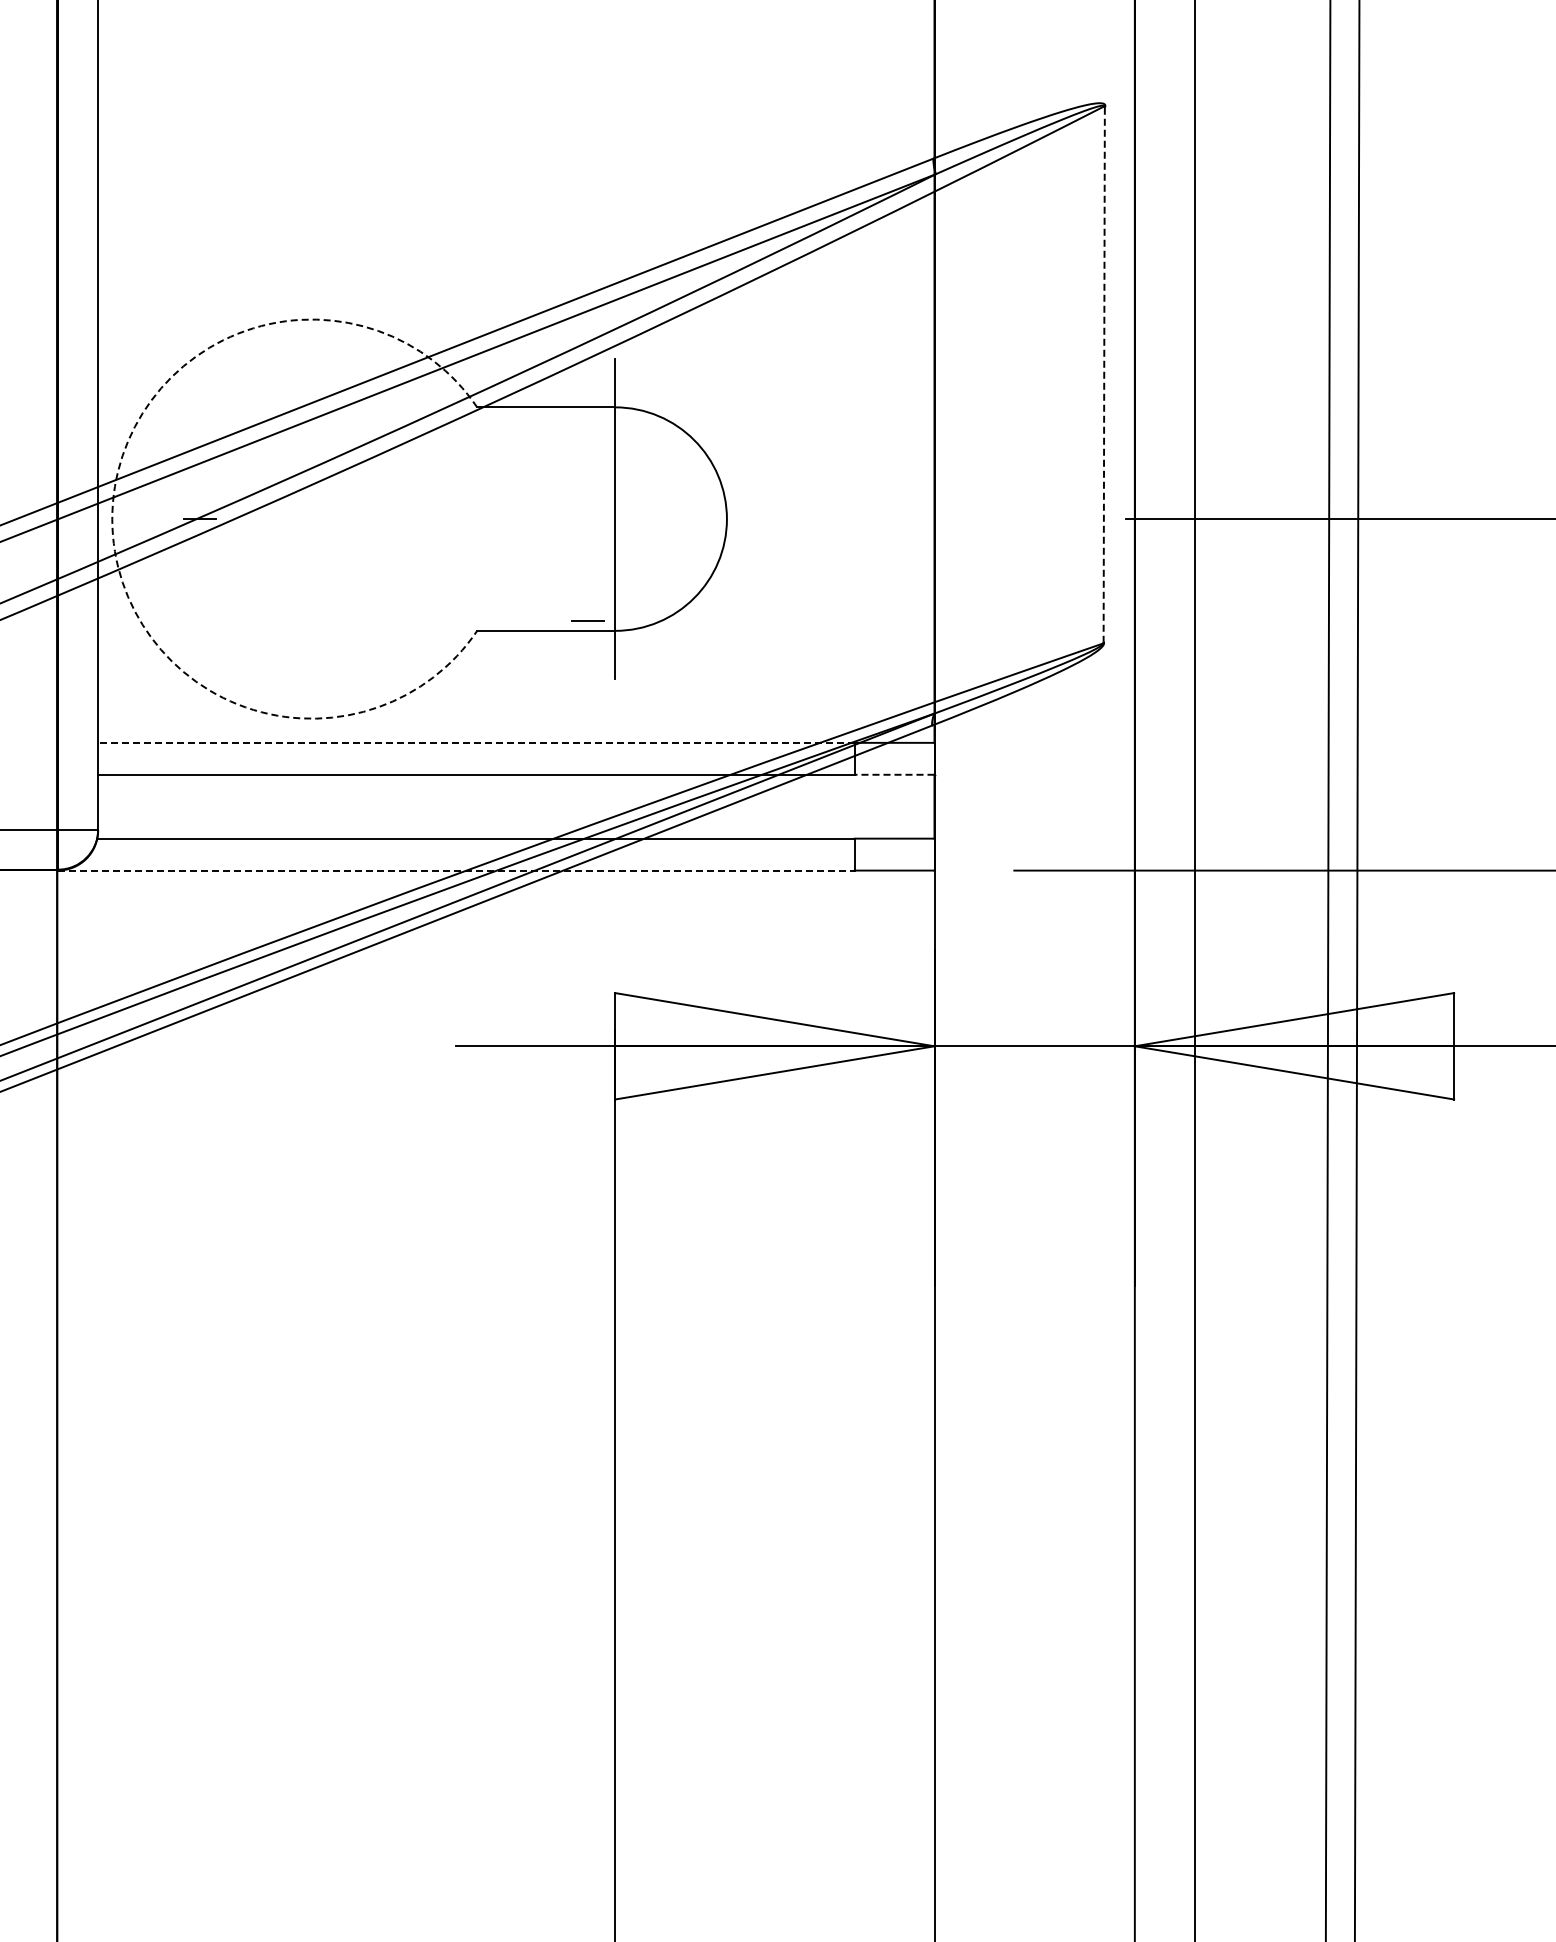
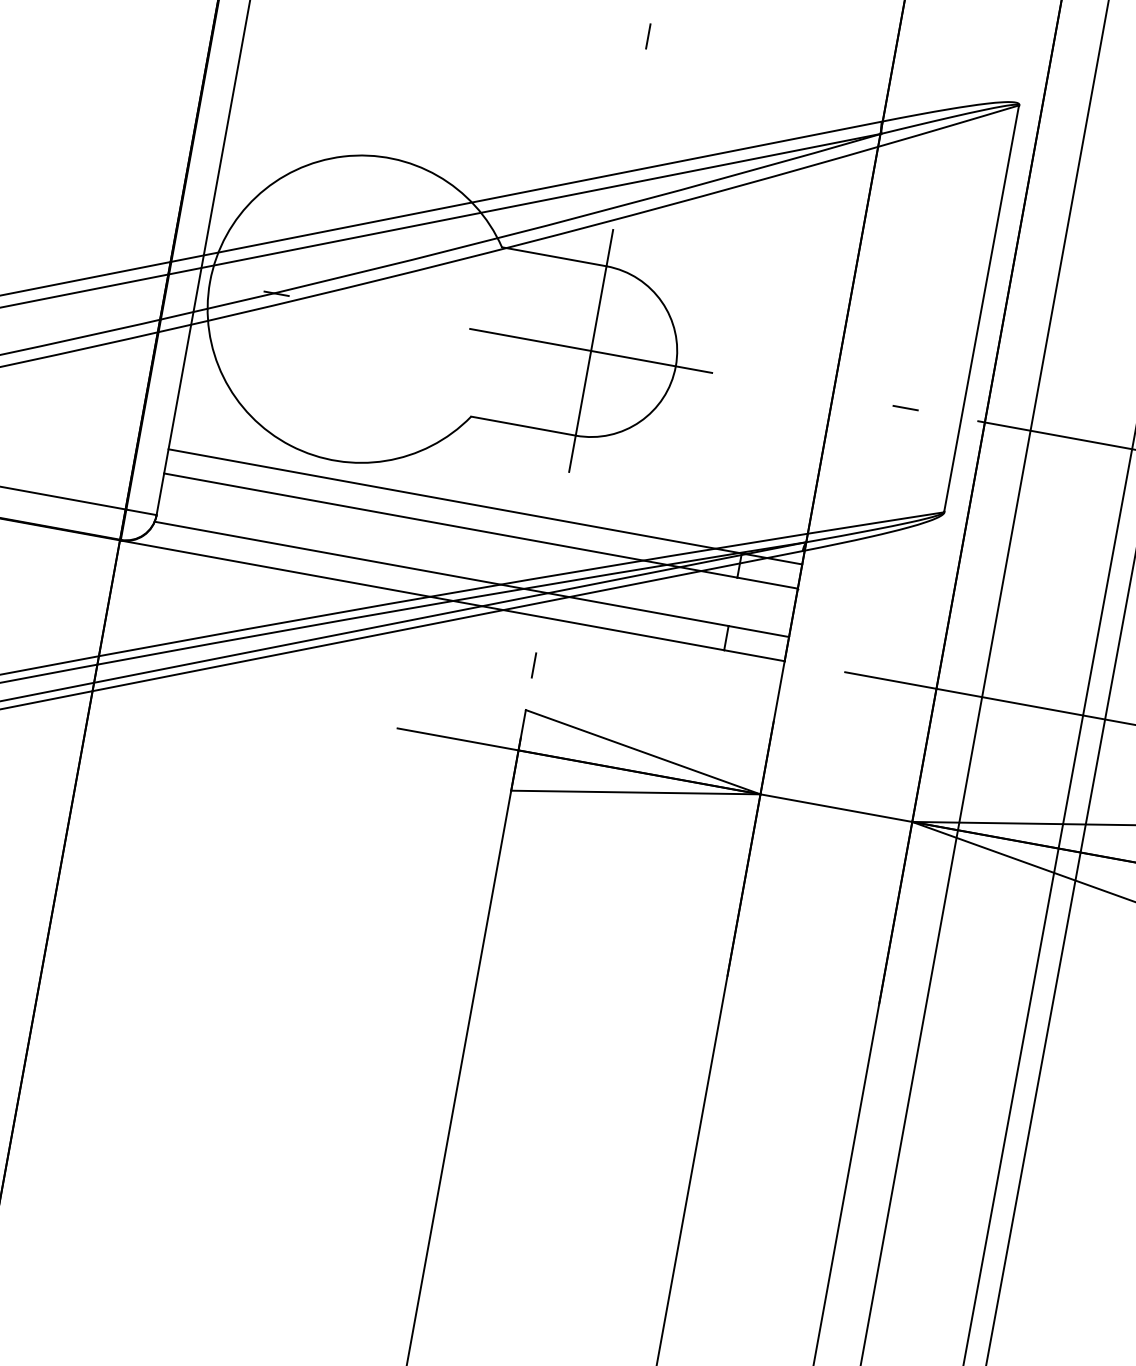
line: (614, 103) -> (647, 35), added
line: (1104, 374) -> (981, 308), dashed -> solid
arc: (112, 519) -> (210, 282), dashed -> solid
line: (614, 519) -> (590, 351), added
line: (587, 620) -> (905, 407), moved
line: (475, 742) -> (454, 500), dashed -> solid
line: (894, 774) -> (767, 582), dashed -> solid
line: (456, 870) -> (422, 595), dashed -> solid
line: (614, 933) -> (533, 664), added

